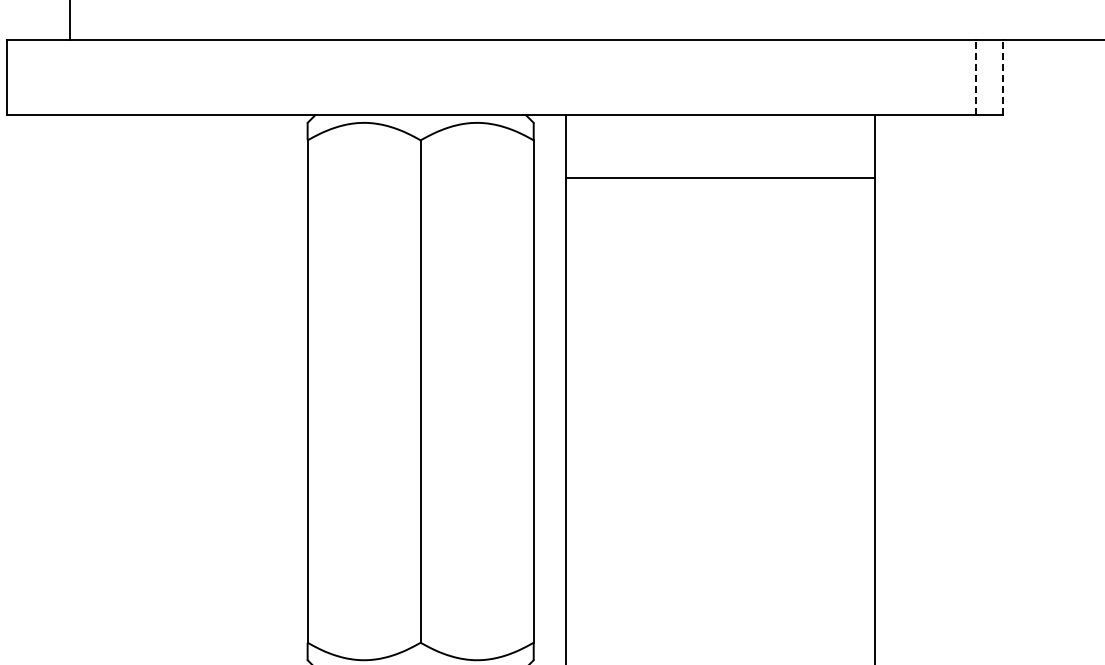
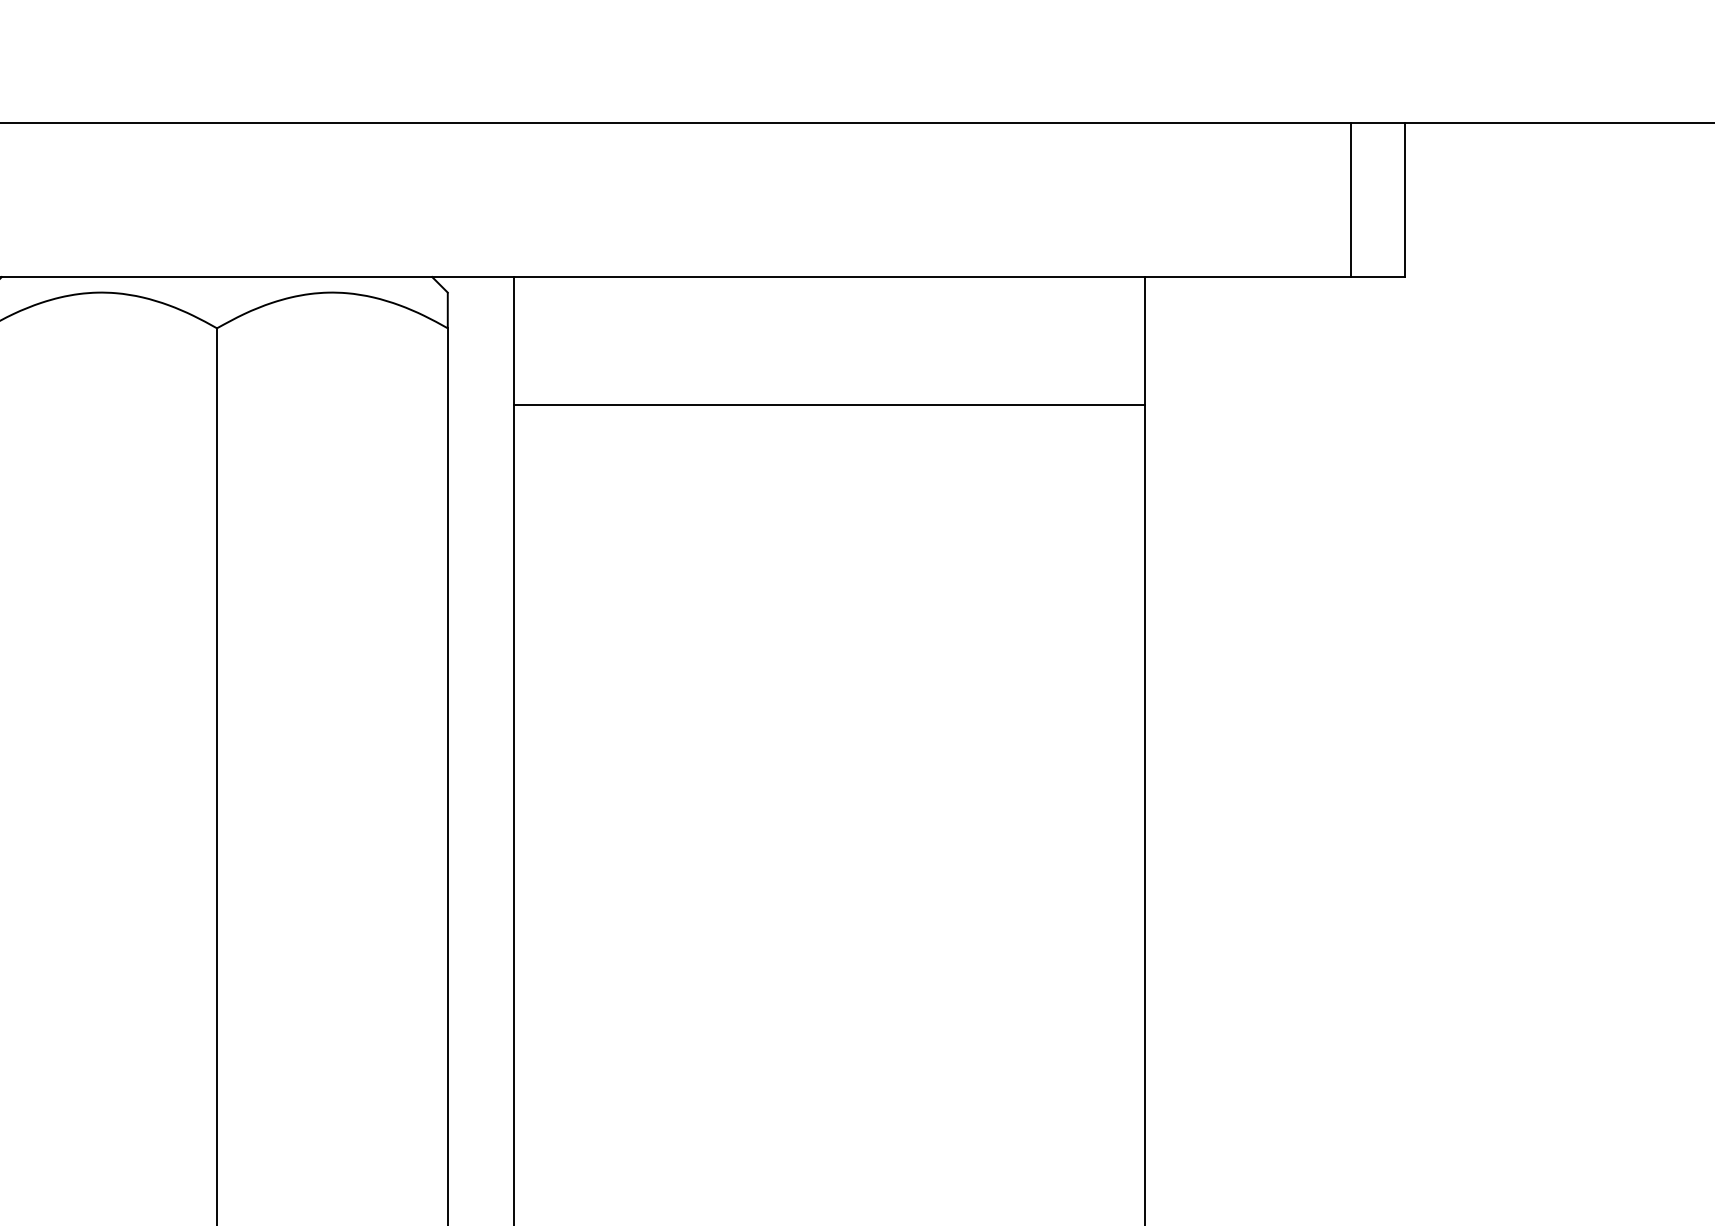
line: (976, 77) -> (1351, 199), dashed -> solid
line: (1002, 77) -> (1404, 199), dashed -> solid

